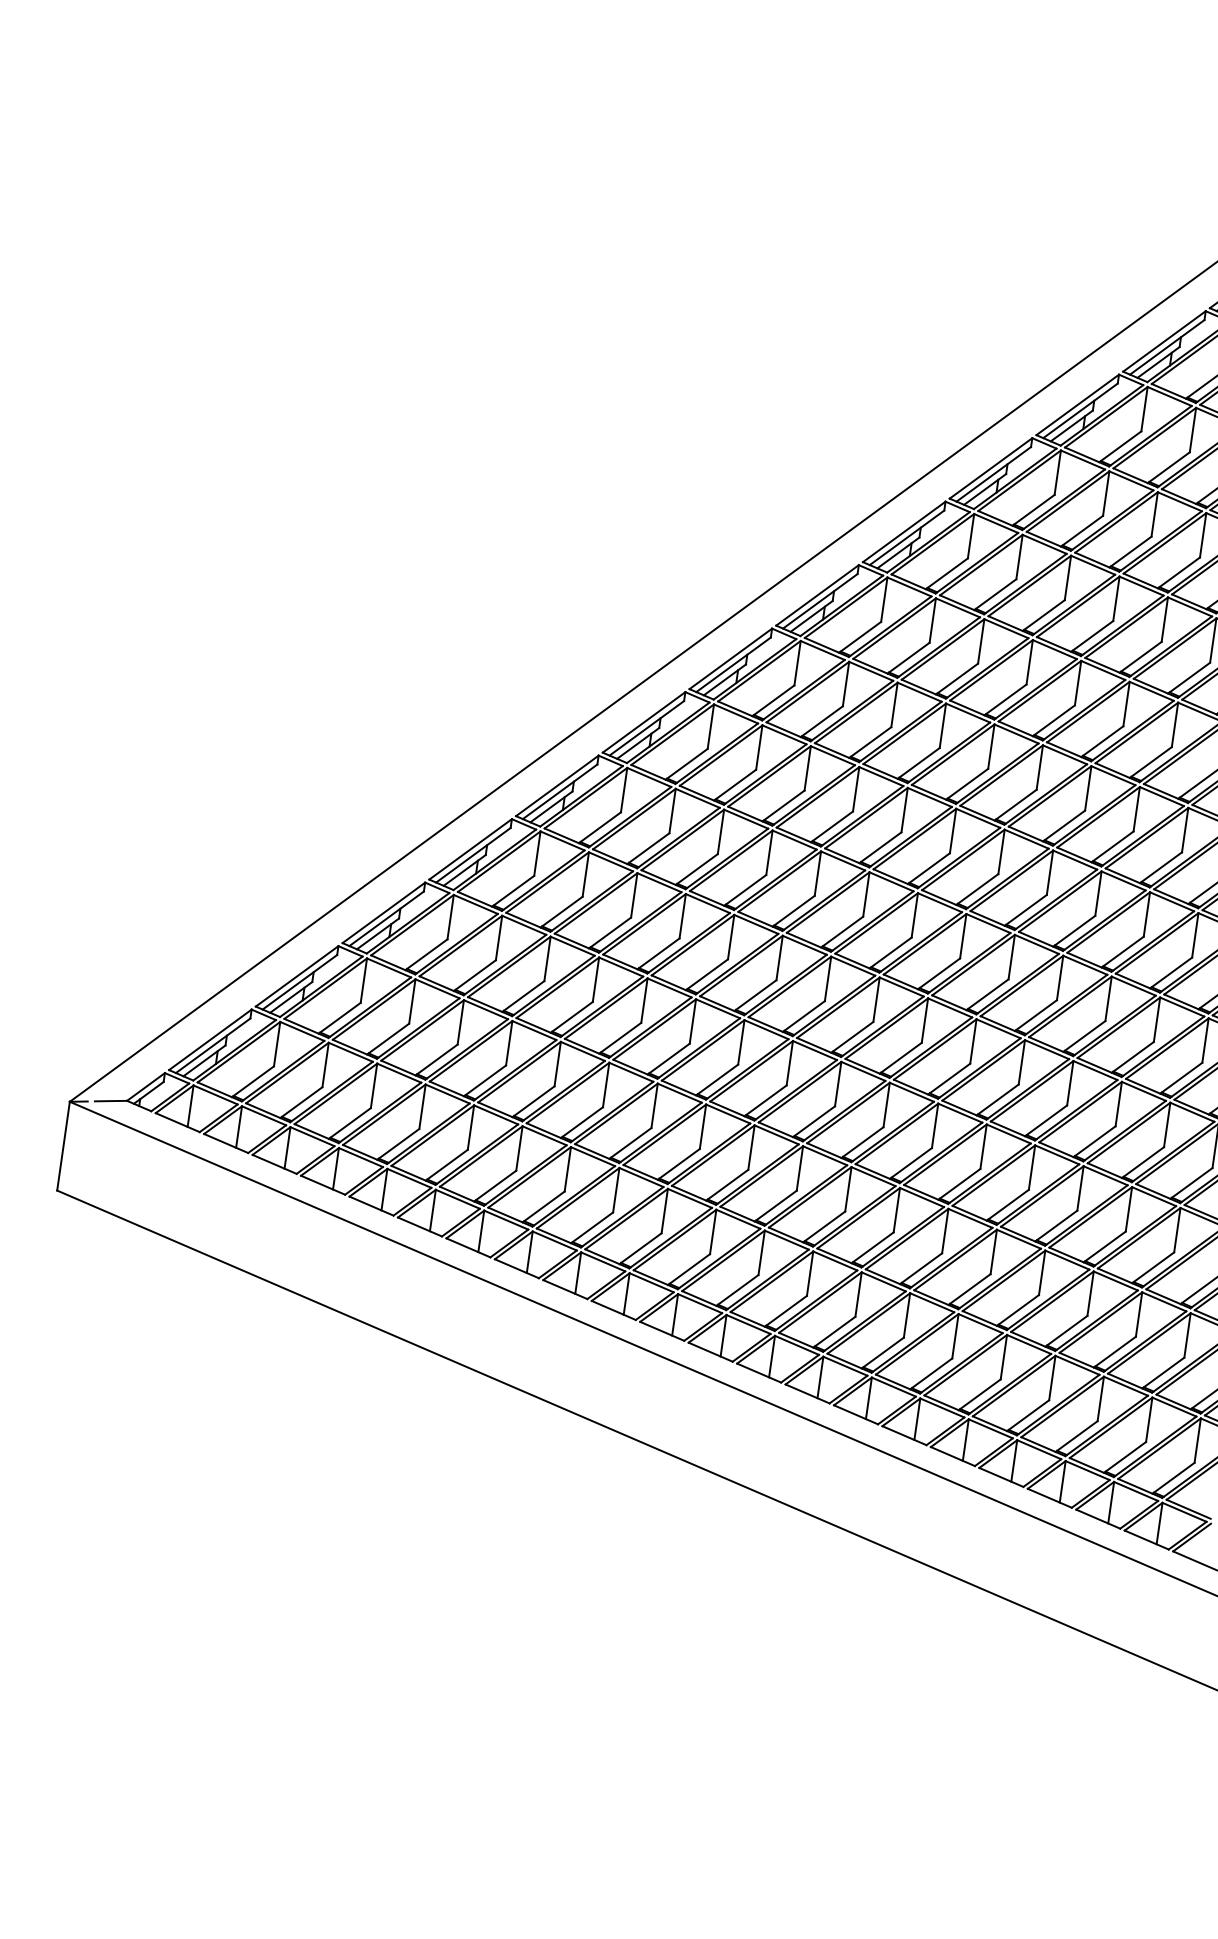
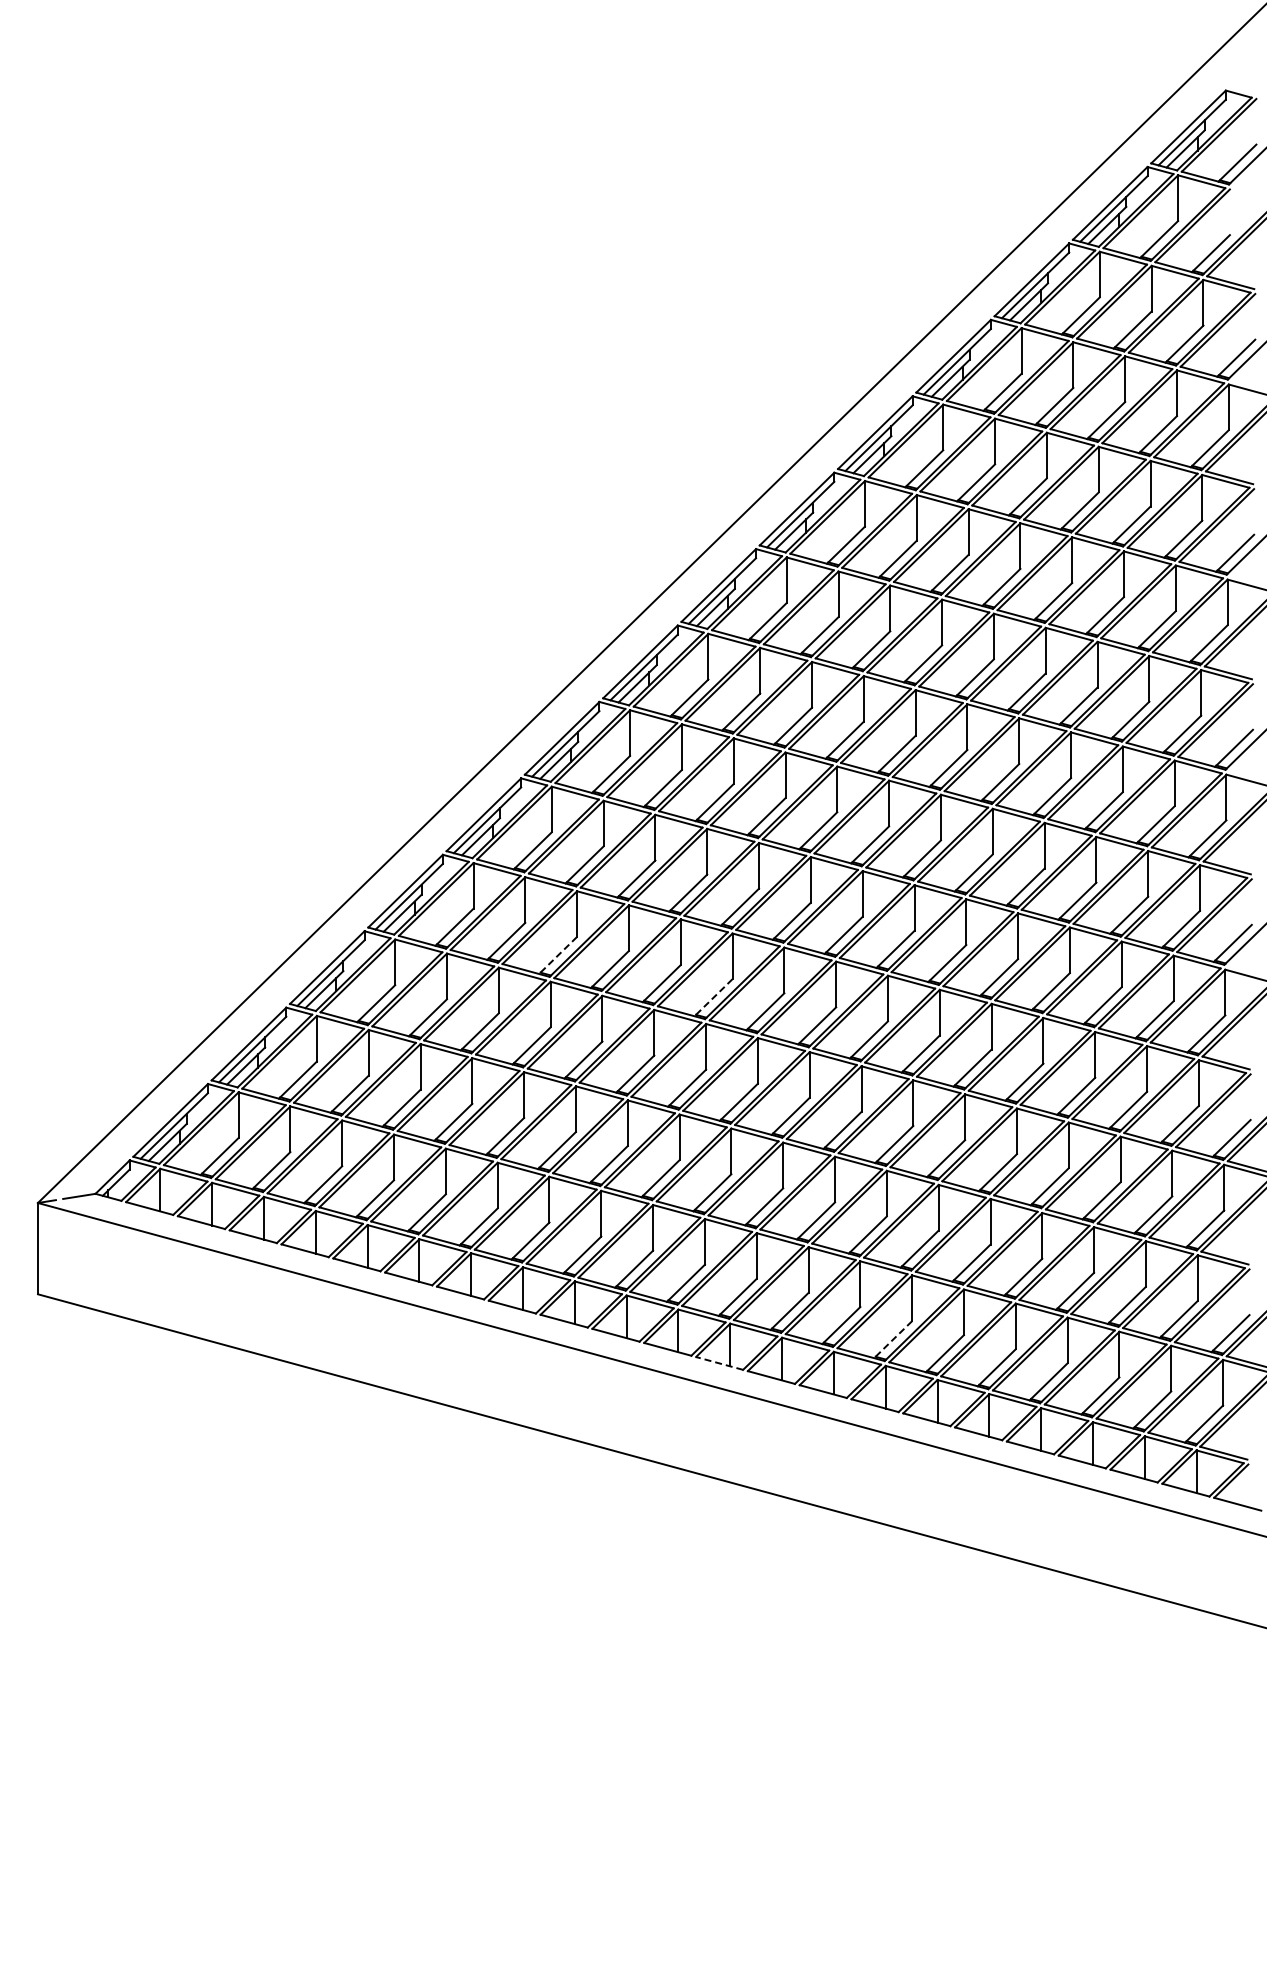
line: (610, 933) -> (558, 955), solid -> dashed
line: (755, 995) -> (713, 997), solid -> dashed
line: (710, 1352) -> (719, 1363), solid -> dashed
line: (883, 1352) -> (893, 1339), solid -> dashed

